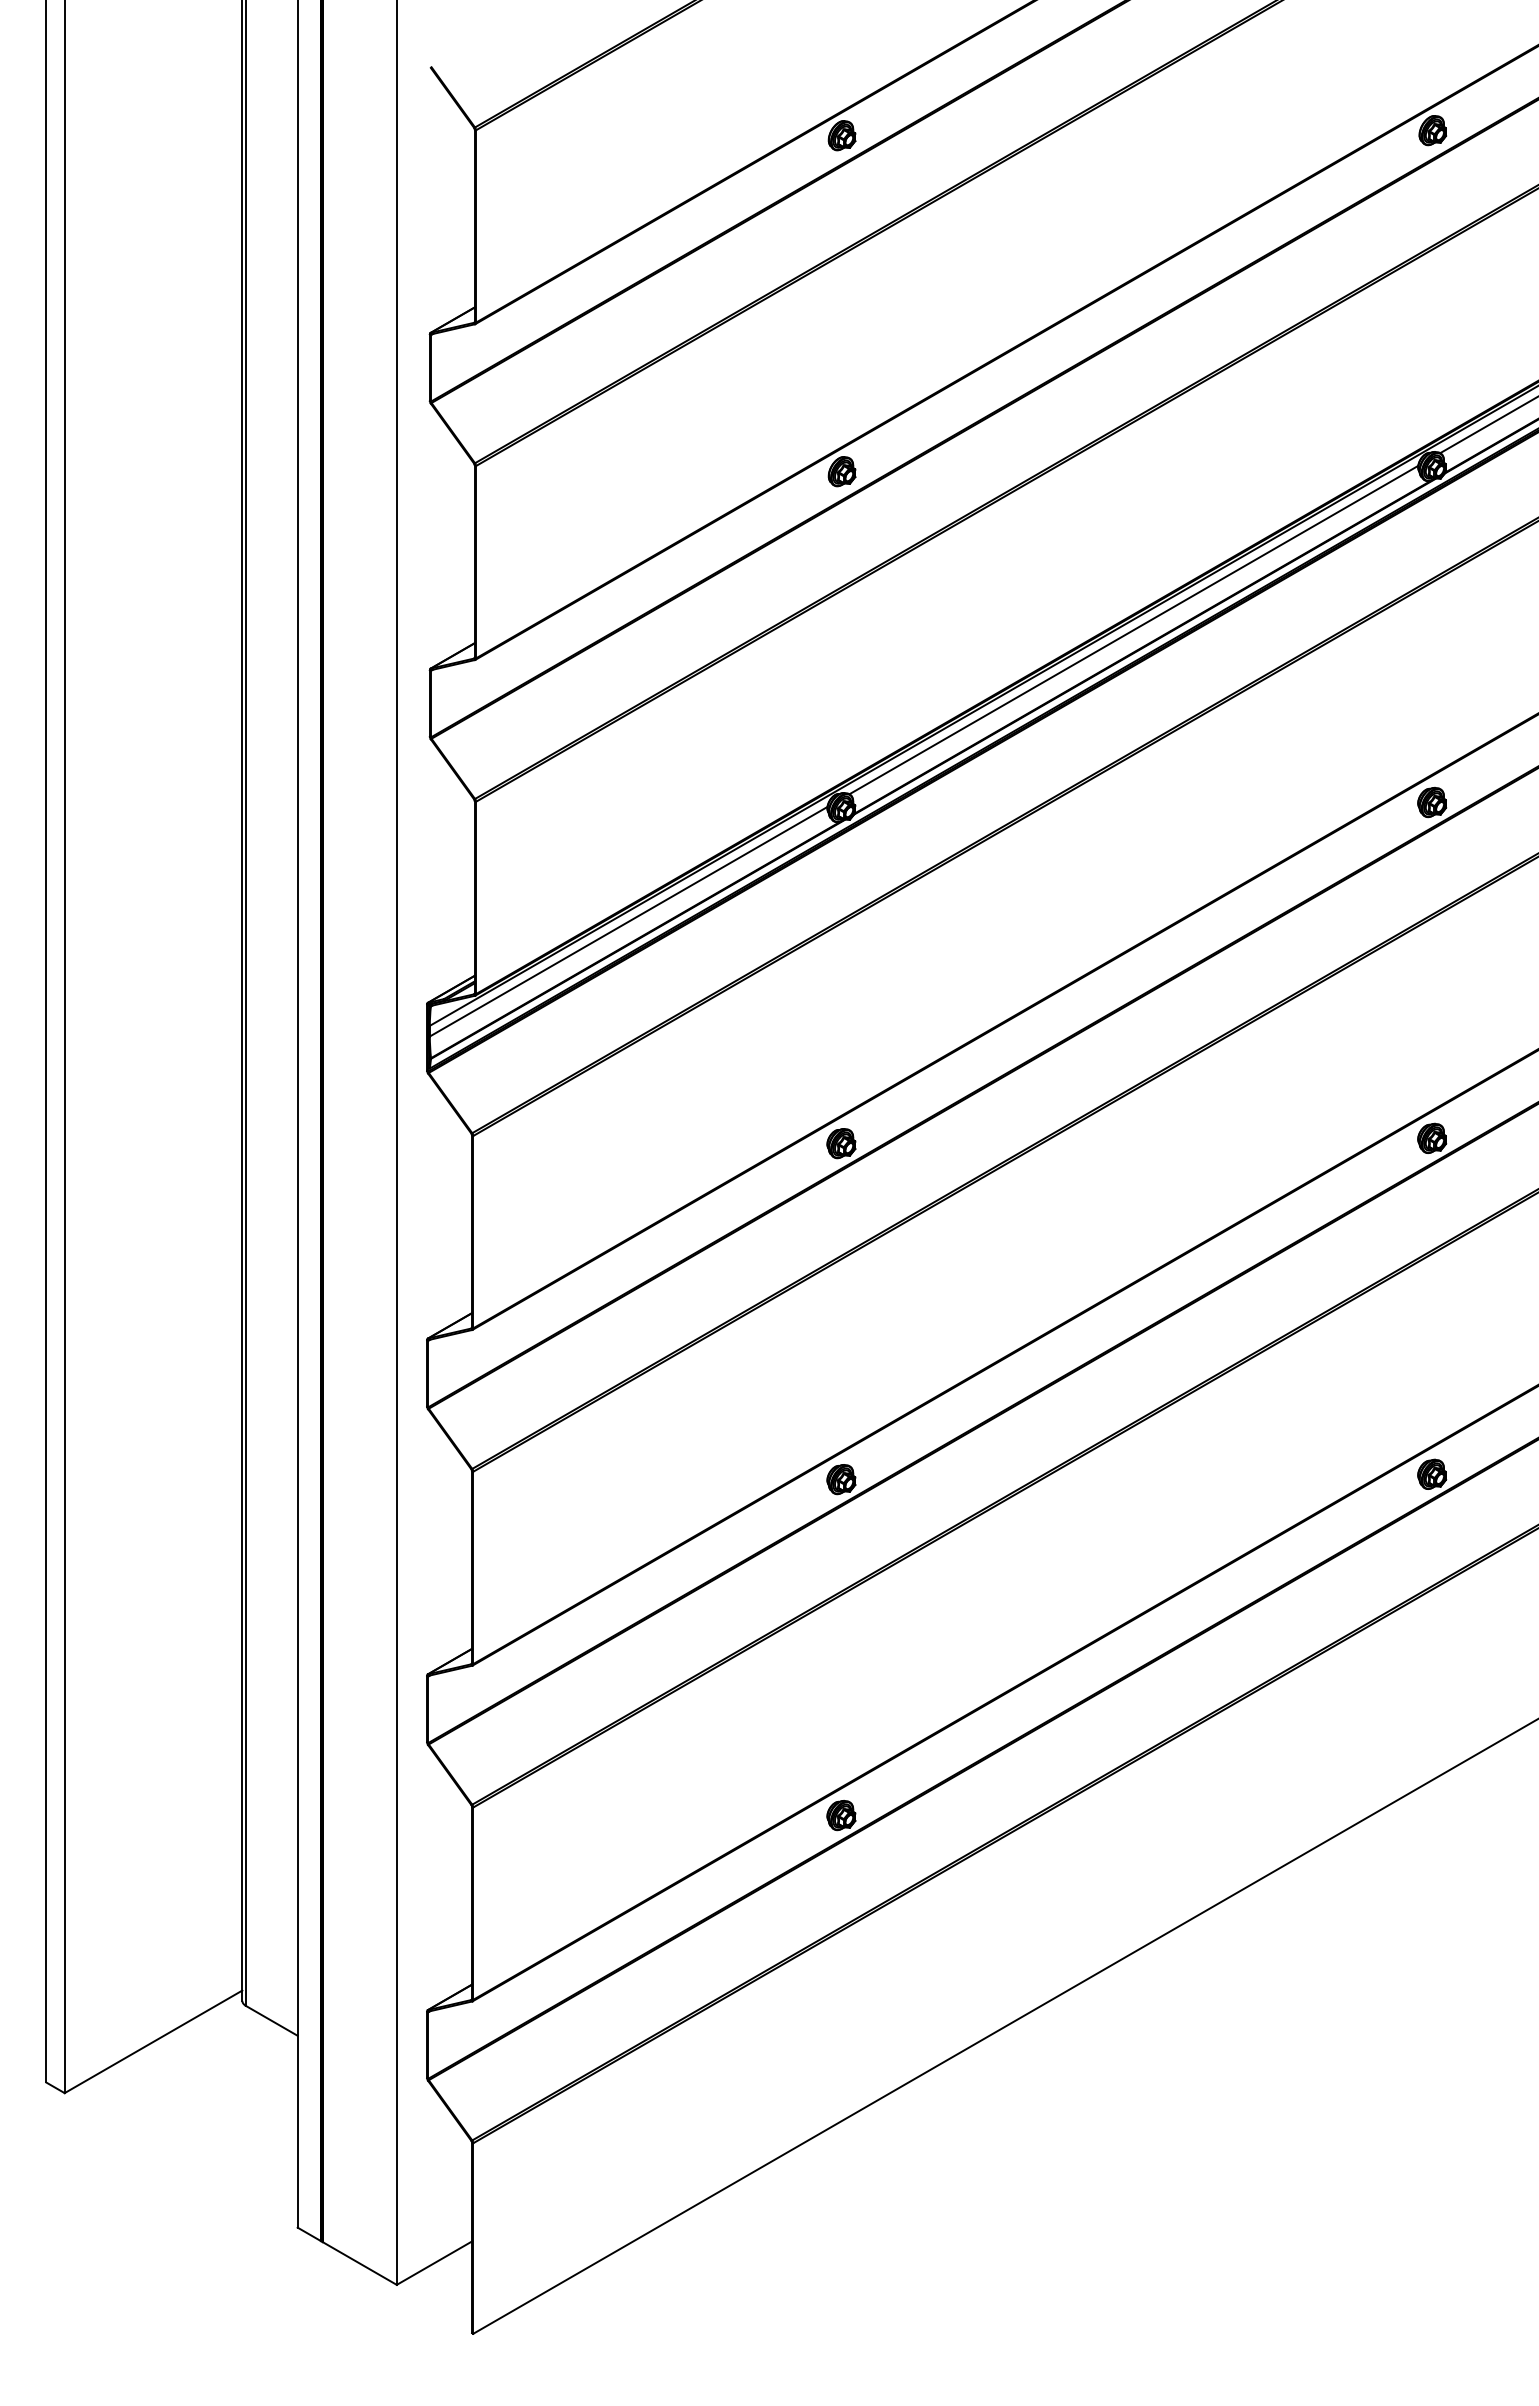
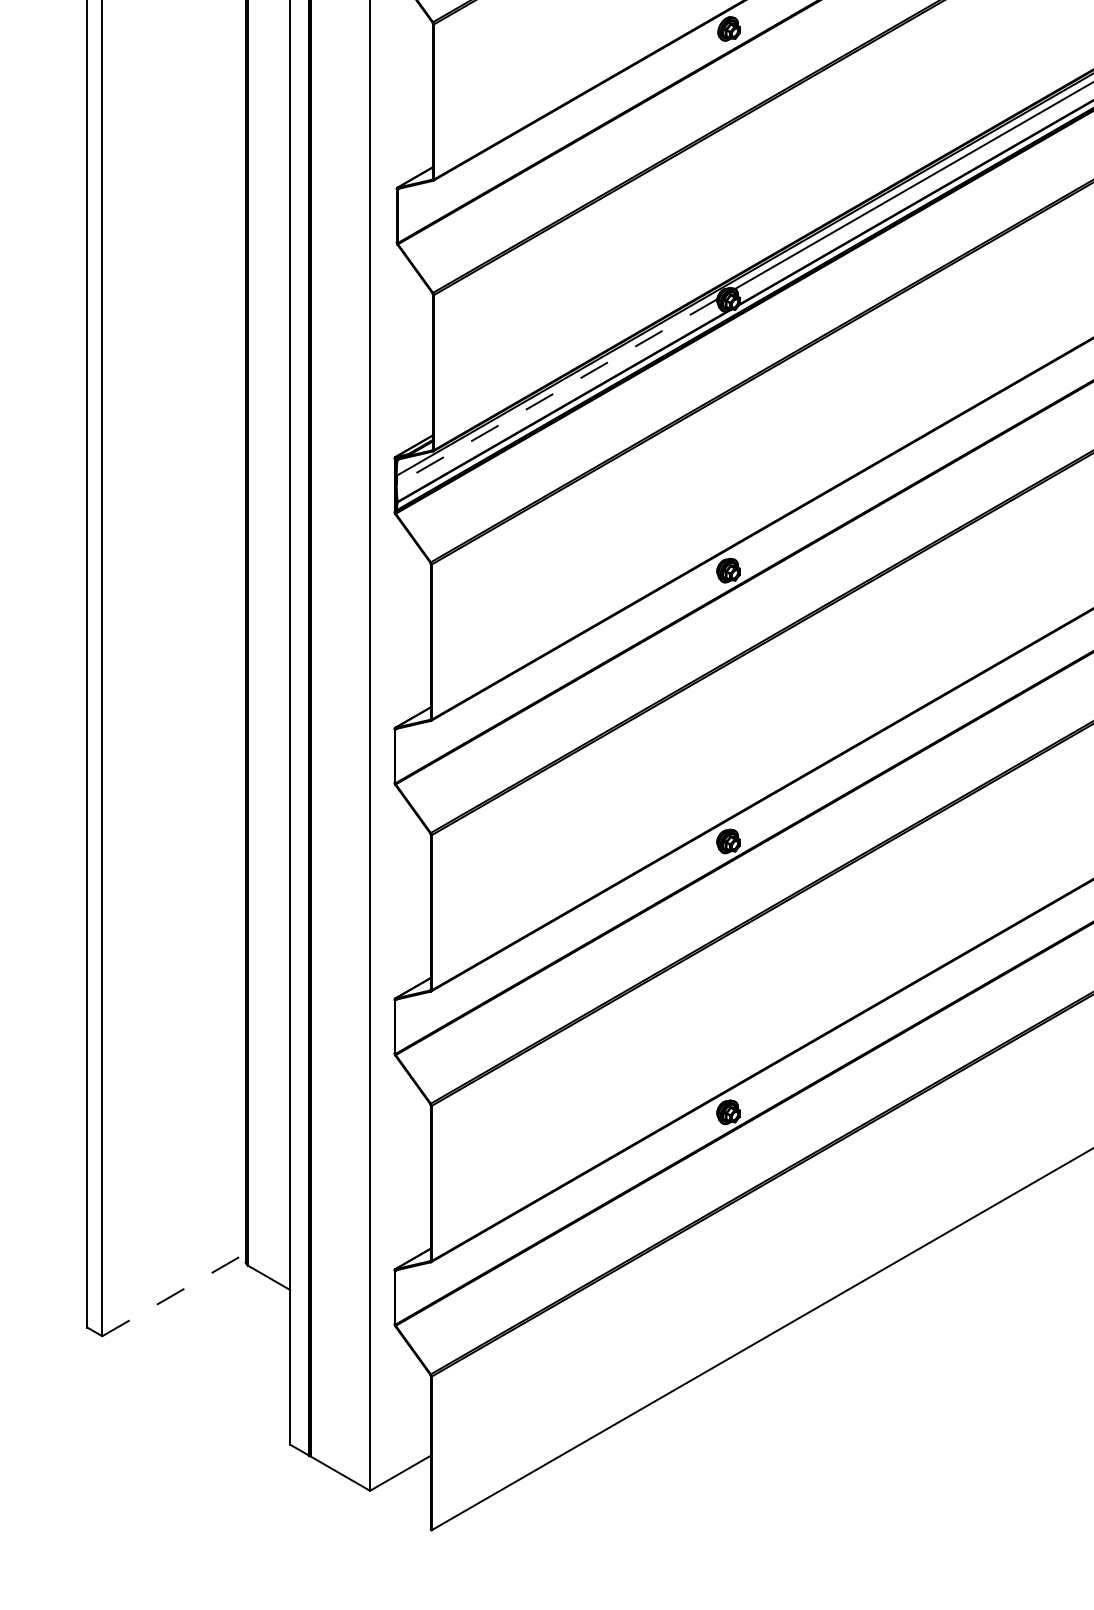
line: (628, 921) -> (556, 391), solid -> dashed
line: (153, 2041) -> (173, 1294), solid -> dashed

